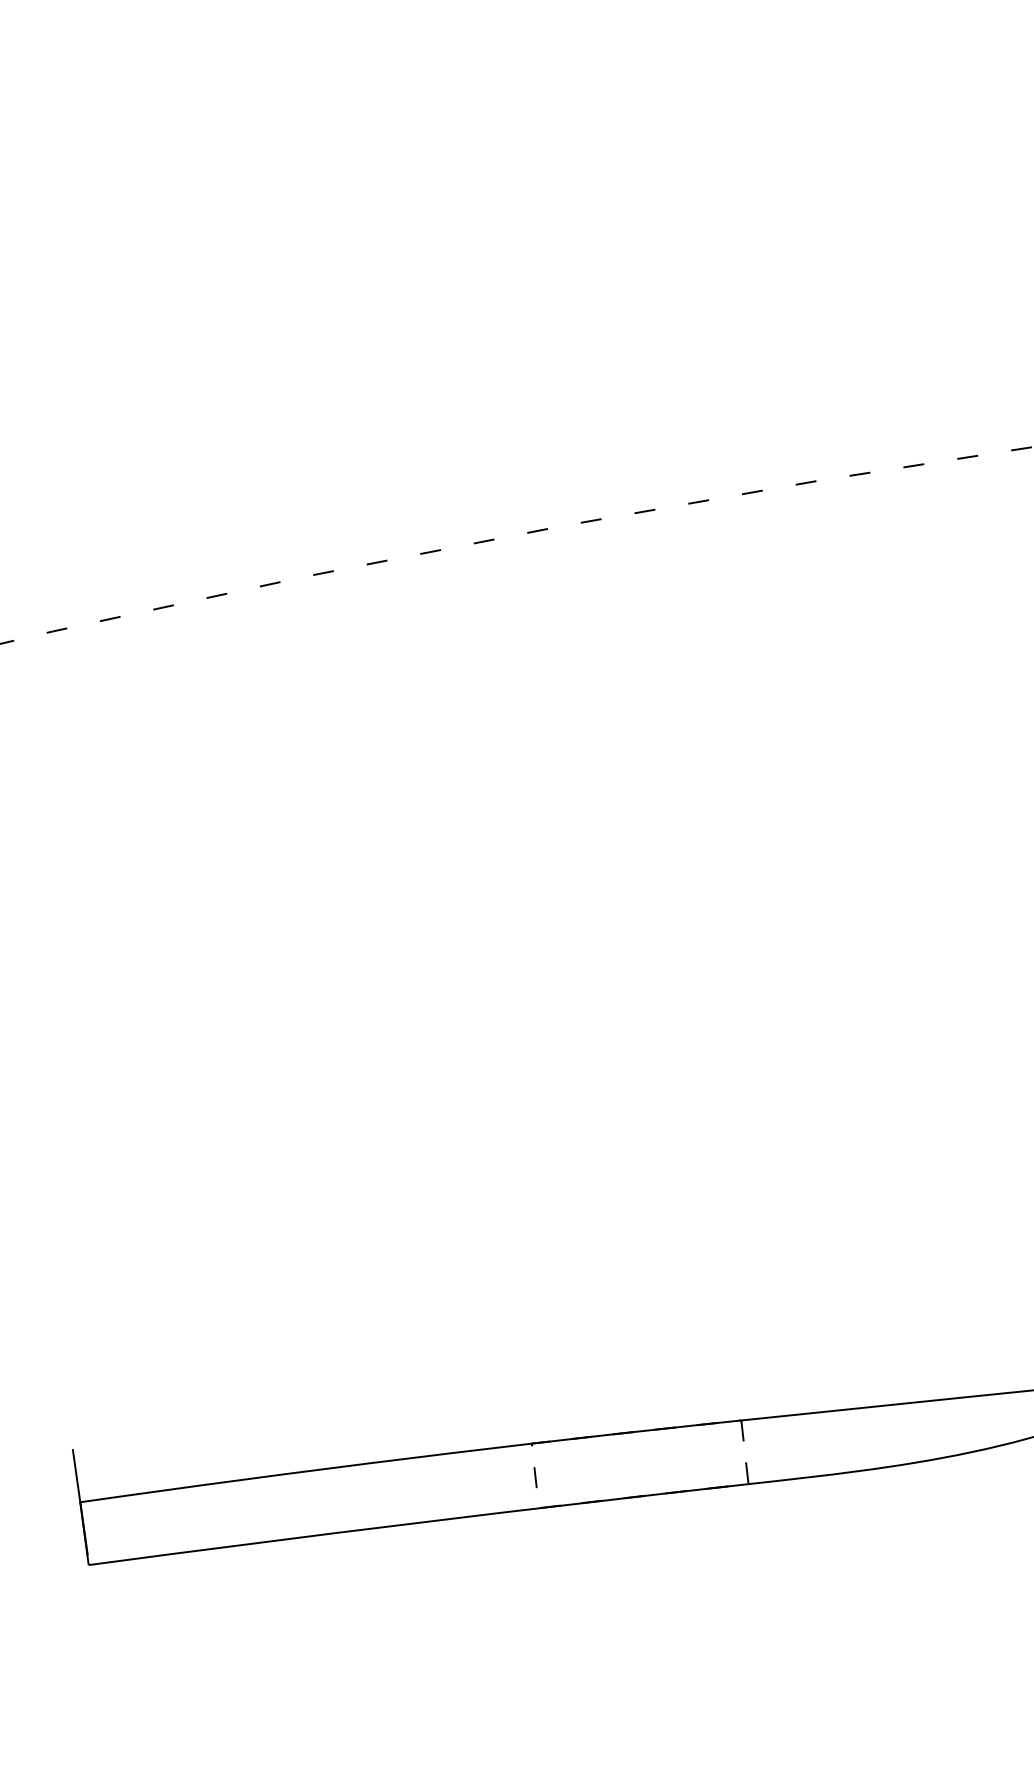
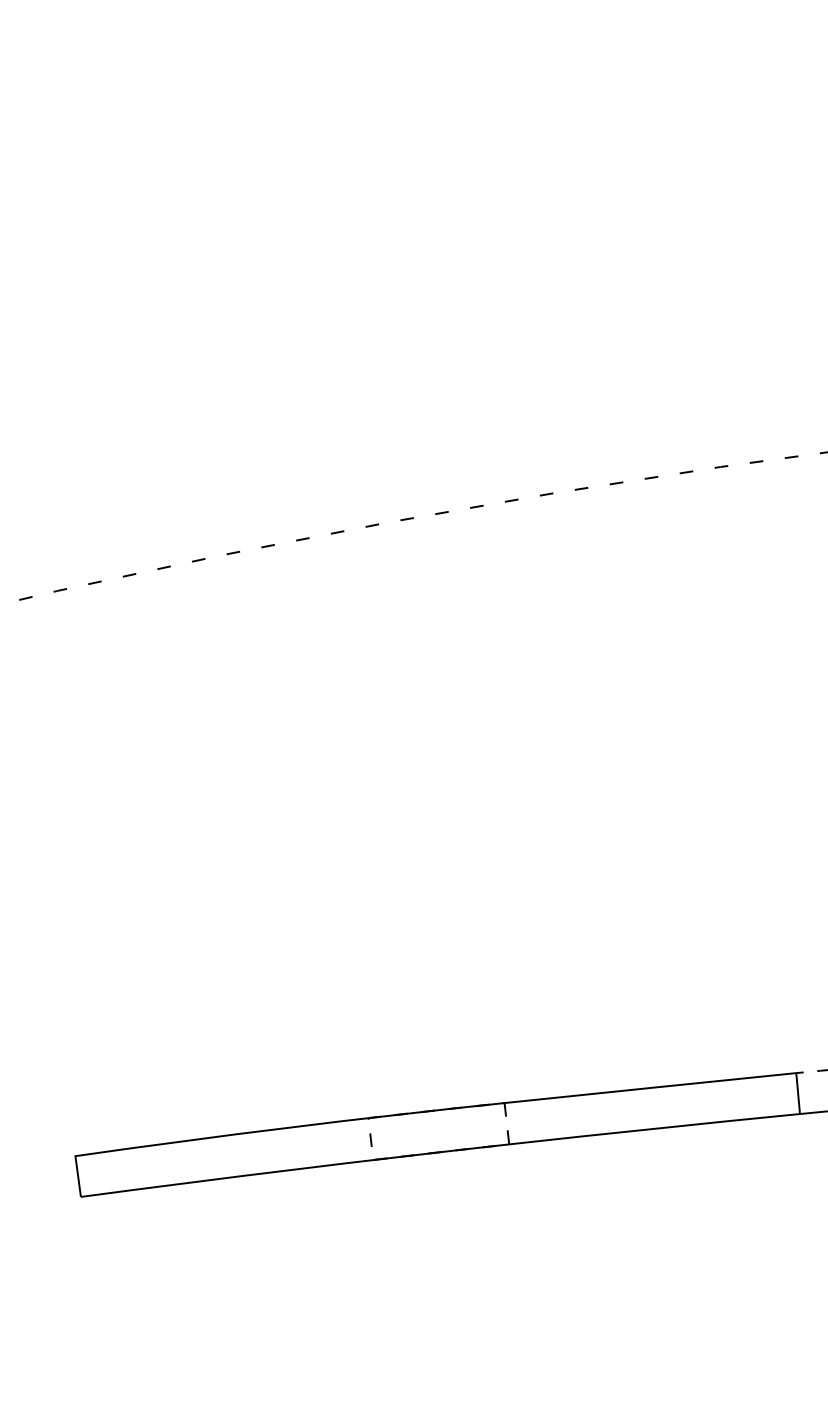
line: (80, 1501) -> (75, 1155), removed

